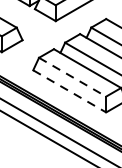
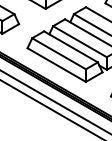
line: (73, 78) -> (59, 54), dashed -> solid
line: (69, 91) -> (56, 65), dashed -> solid

